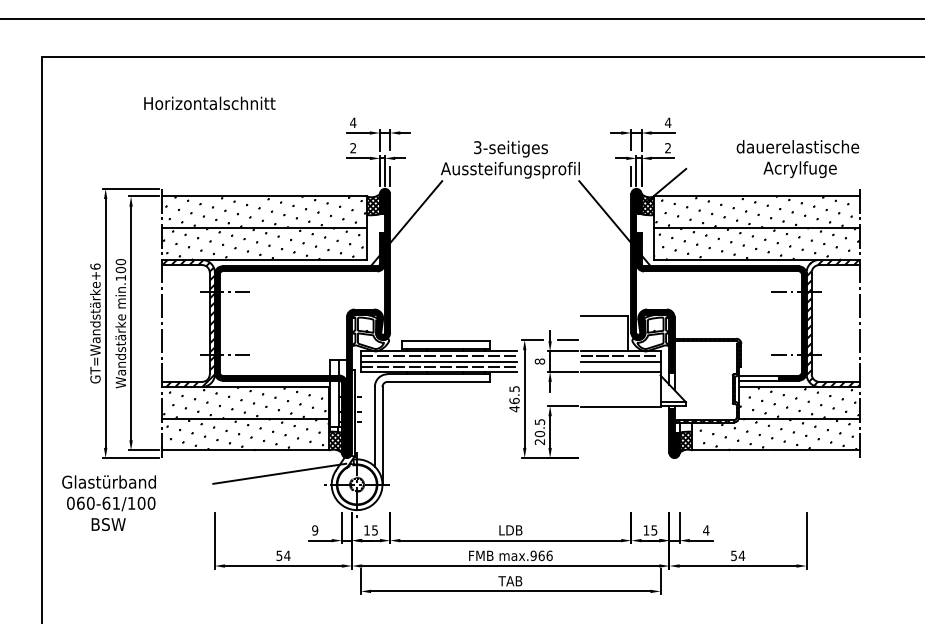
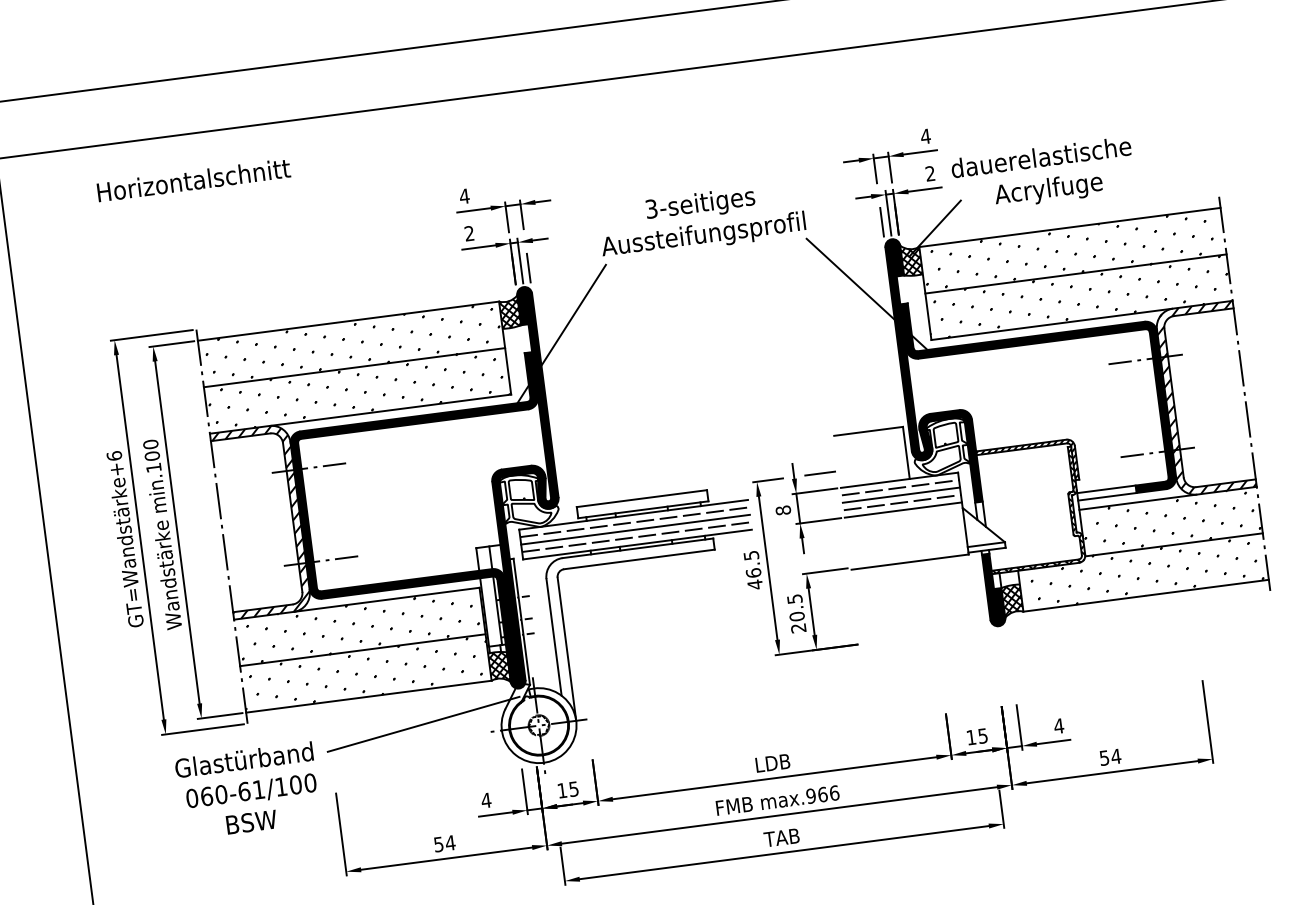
text: (209, 103) -> (193, 180), moved
text: (797, 158) -> (1042, 174), moved
line: (620, 366) -> (902, 502), added
text: (108, 503) -> (247, 791), moved
text: (314, 530) -> (485, 800), 9 -> 4

